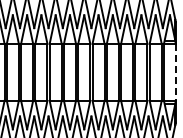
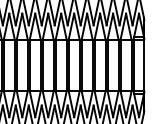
line: (175, 72) -> (144, 65), dashed -> solid

